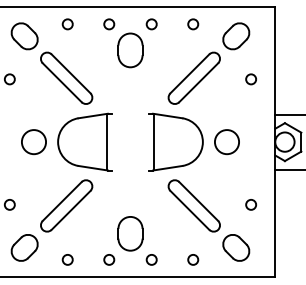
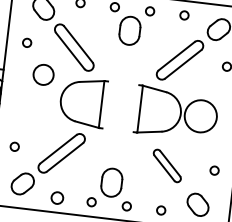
circle: (33, 142) -> (43, 75), moved
circle: (226, 142) -> (200, 116), size x1.6
part: (193, 205) -> (166, 165), size x0.7
circle: (67, 259) -> (57, 197), size x1.4

